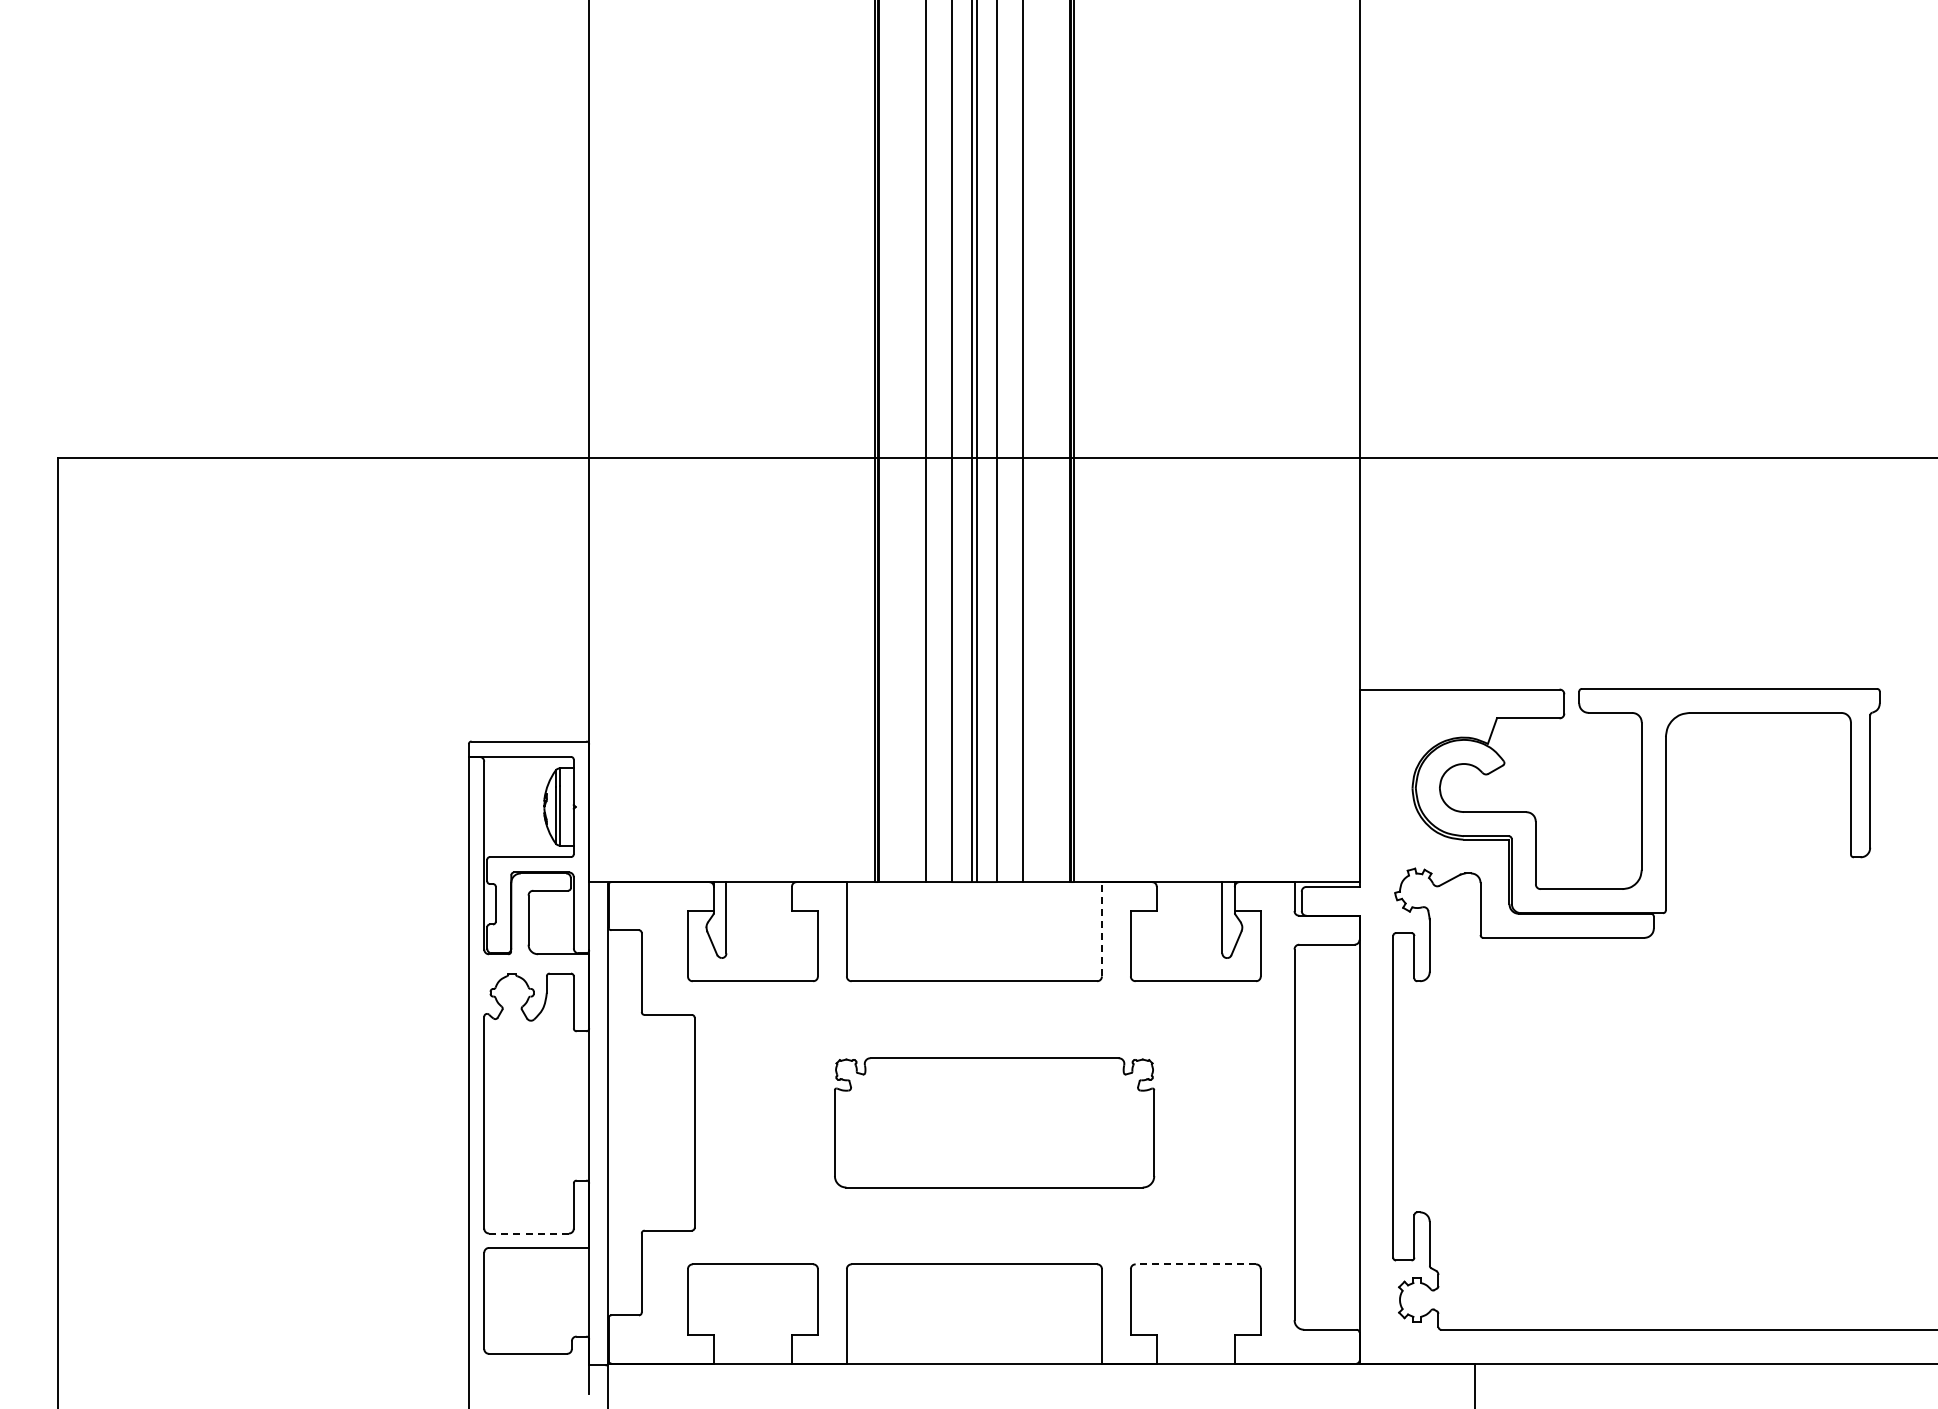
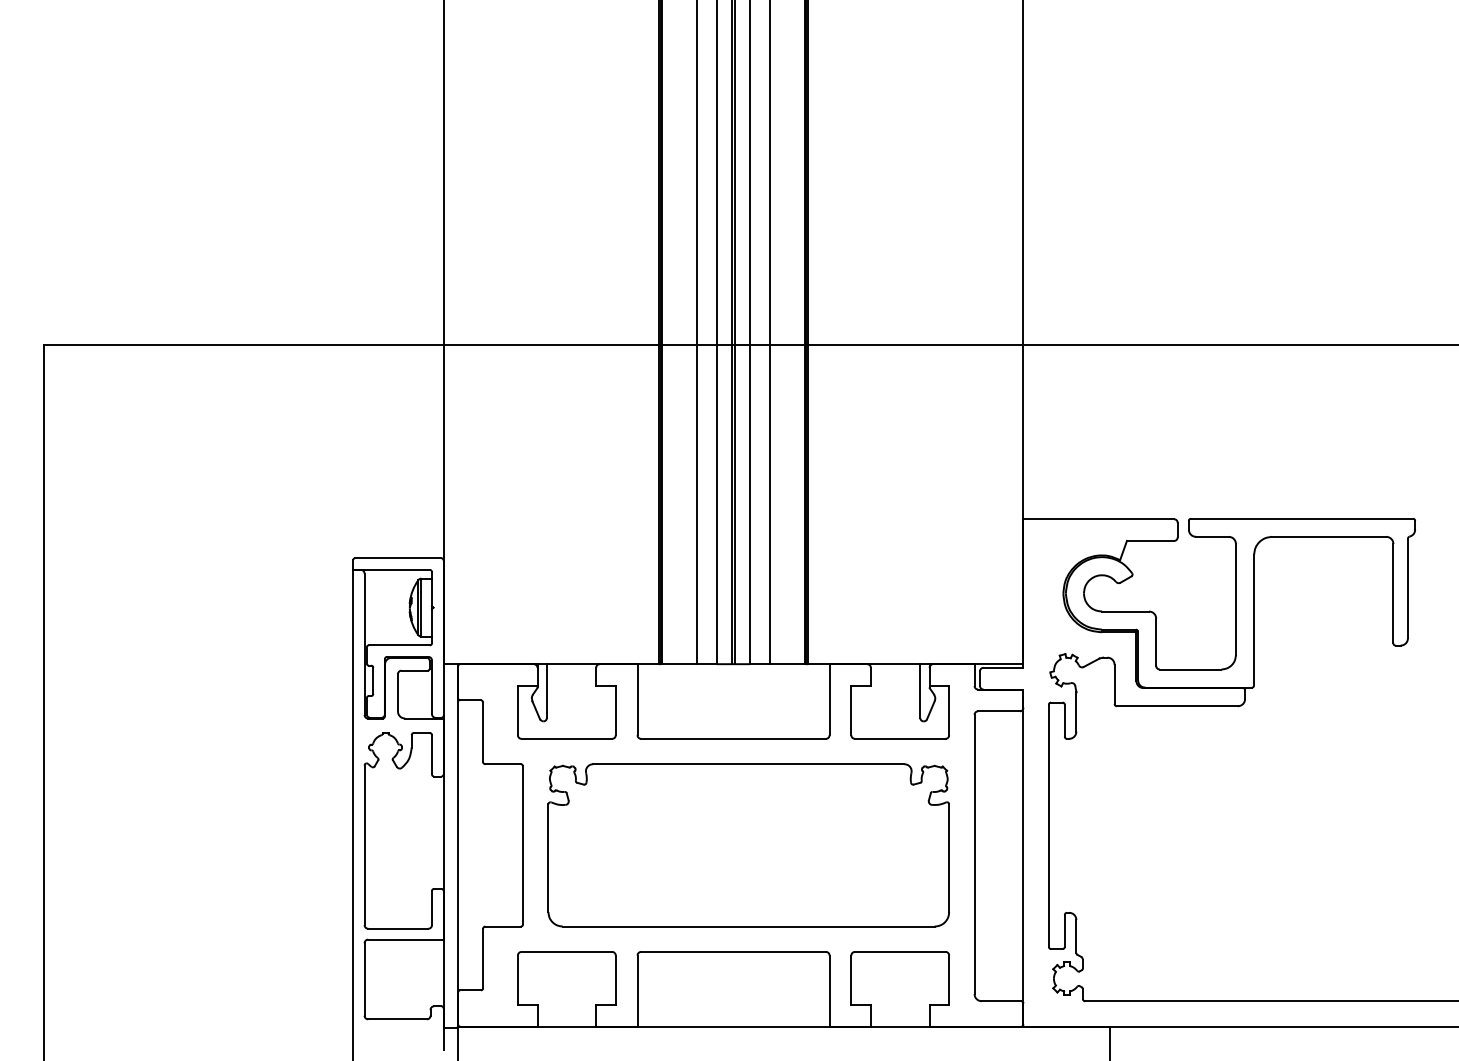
line: (1101, 928) -> (829, 699), dashed -> solid
part: (994, 1122) -> (748, 845), size x1.67
line: (529, 1233) -> (398, 928), dashed -> solid
line: (1195, 1264) -> (900, 952), dashed -> solid

